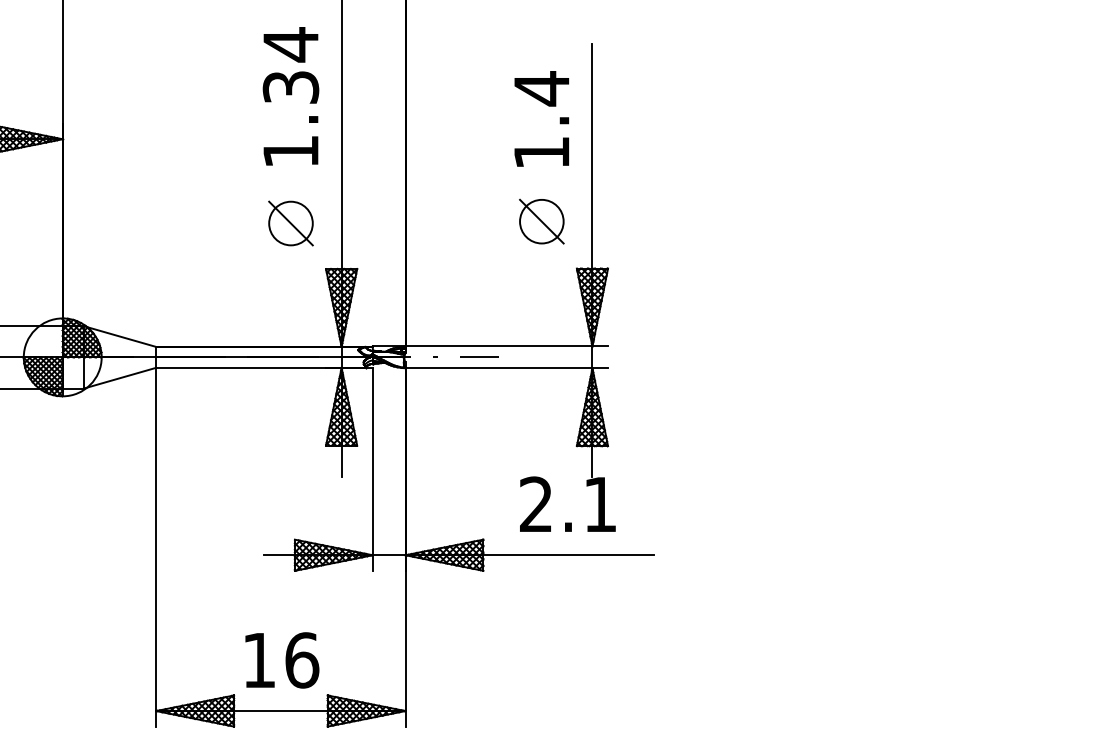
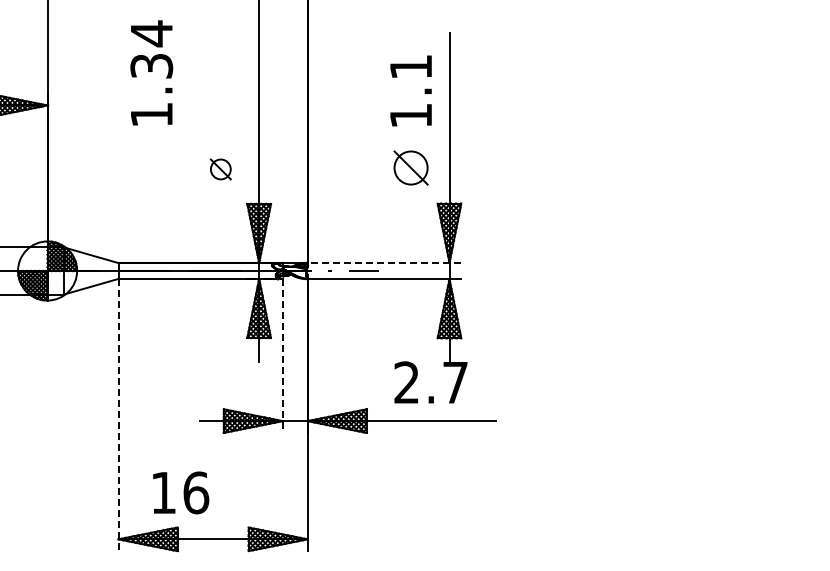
text: (541, 87) -> (410, 66), 1.4 -> 1.1
text: (290, 95) -> (151, 72), moved
part: (290, 223) -> (220, 169), size x0.6
line: (506, 346) -> (384, 262), solid -> dashed
line: (372, 470) -> (282, 356), solid -> dashed
text: (600, 504) -> (455, 382), 2.1 -> 2.7
line: (156, 547) -> (118, 415), solid -> dashed
text: (282, 659) -> (181, 492), moved

